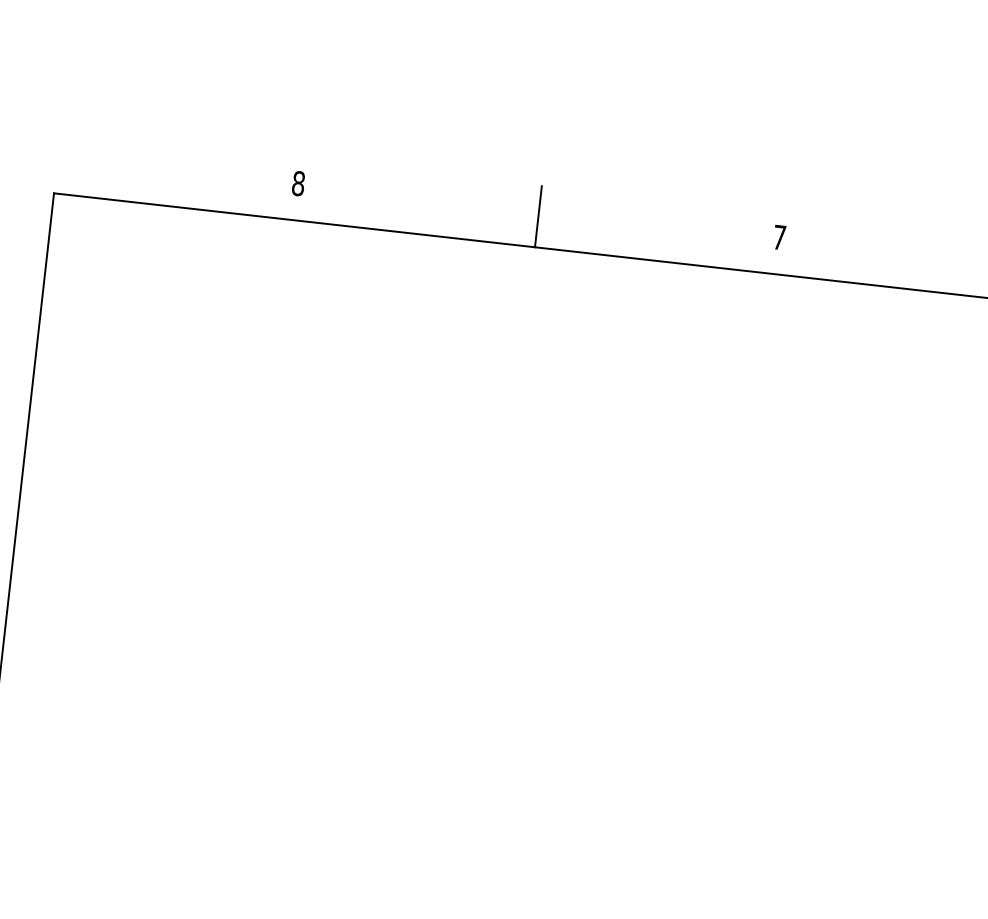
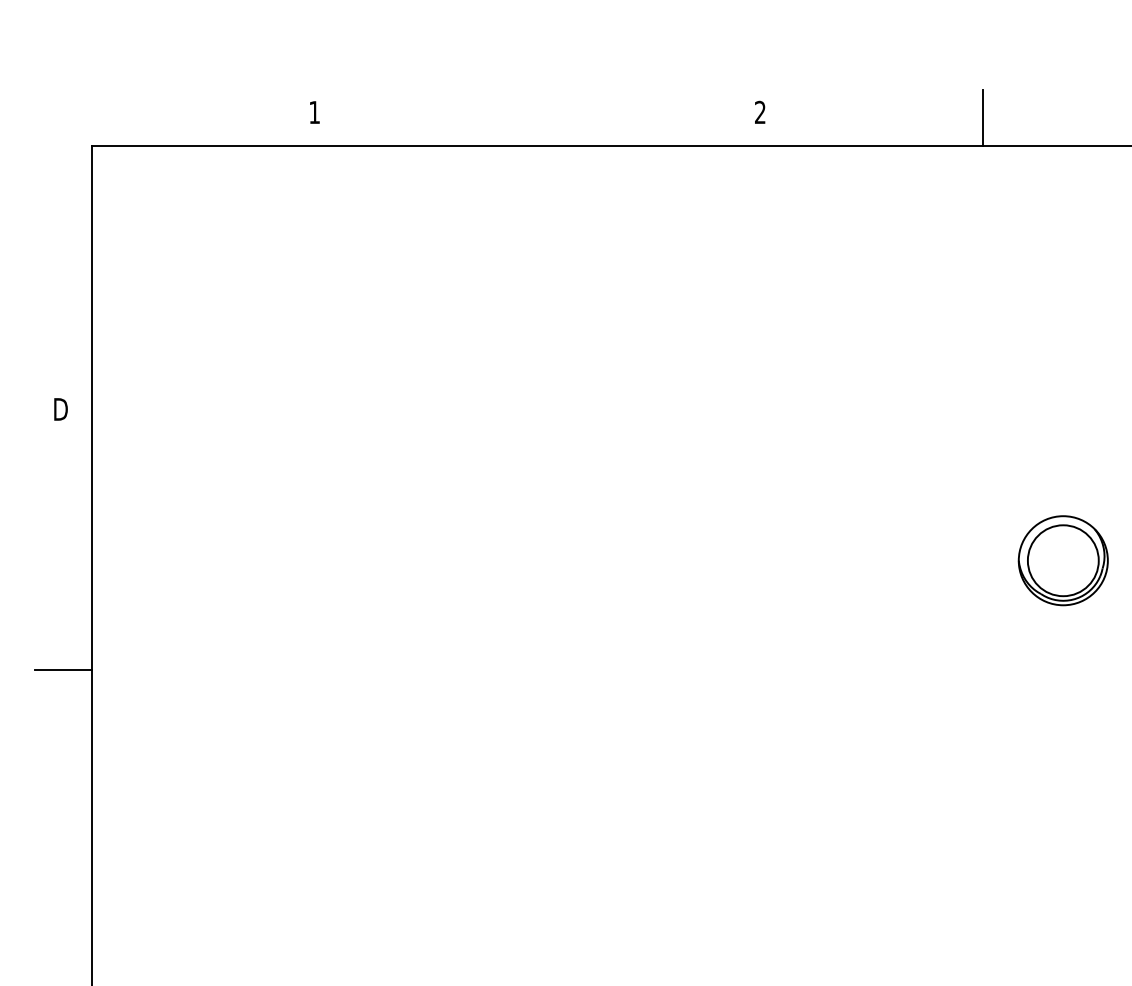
text: (298, 183) -> (314, 112), 8 -> 1
line: (538, 216) -> (537, 117), removed
text: (779, 236) -> (760, 111), 7 -> 2

